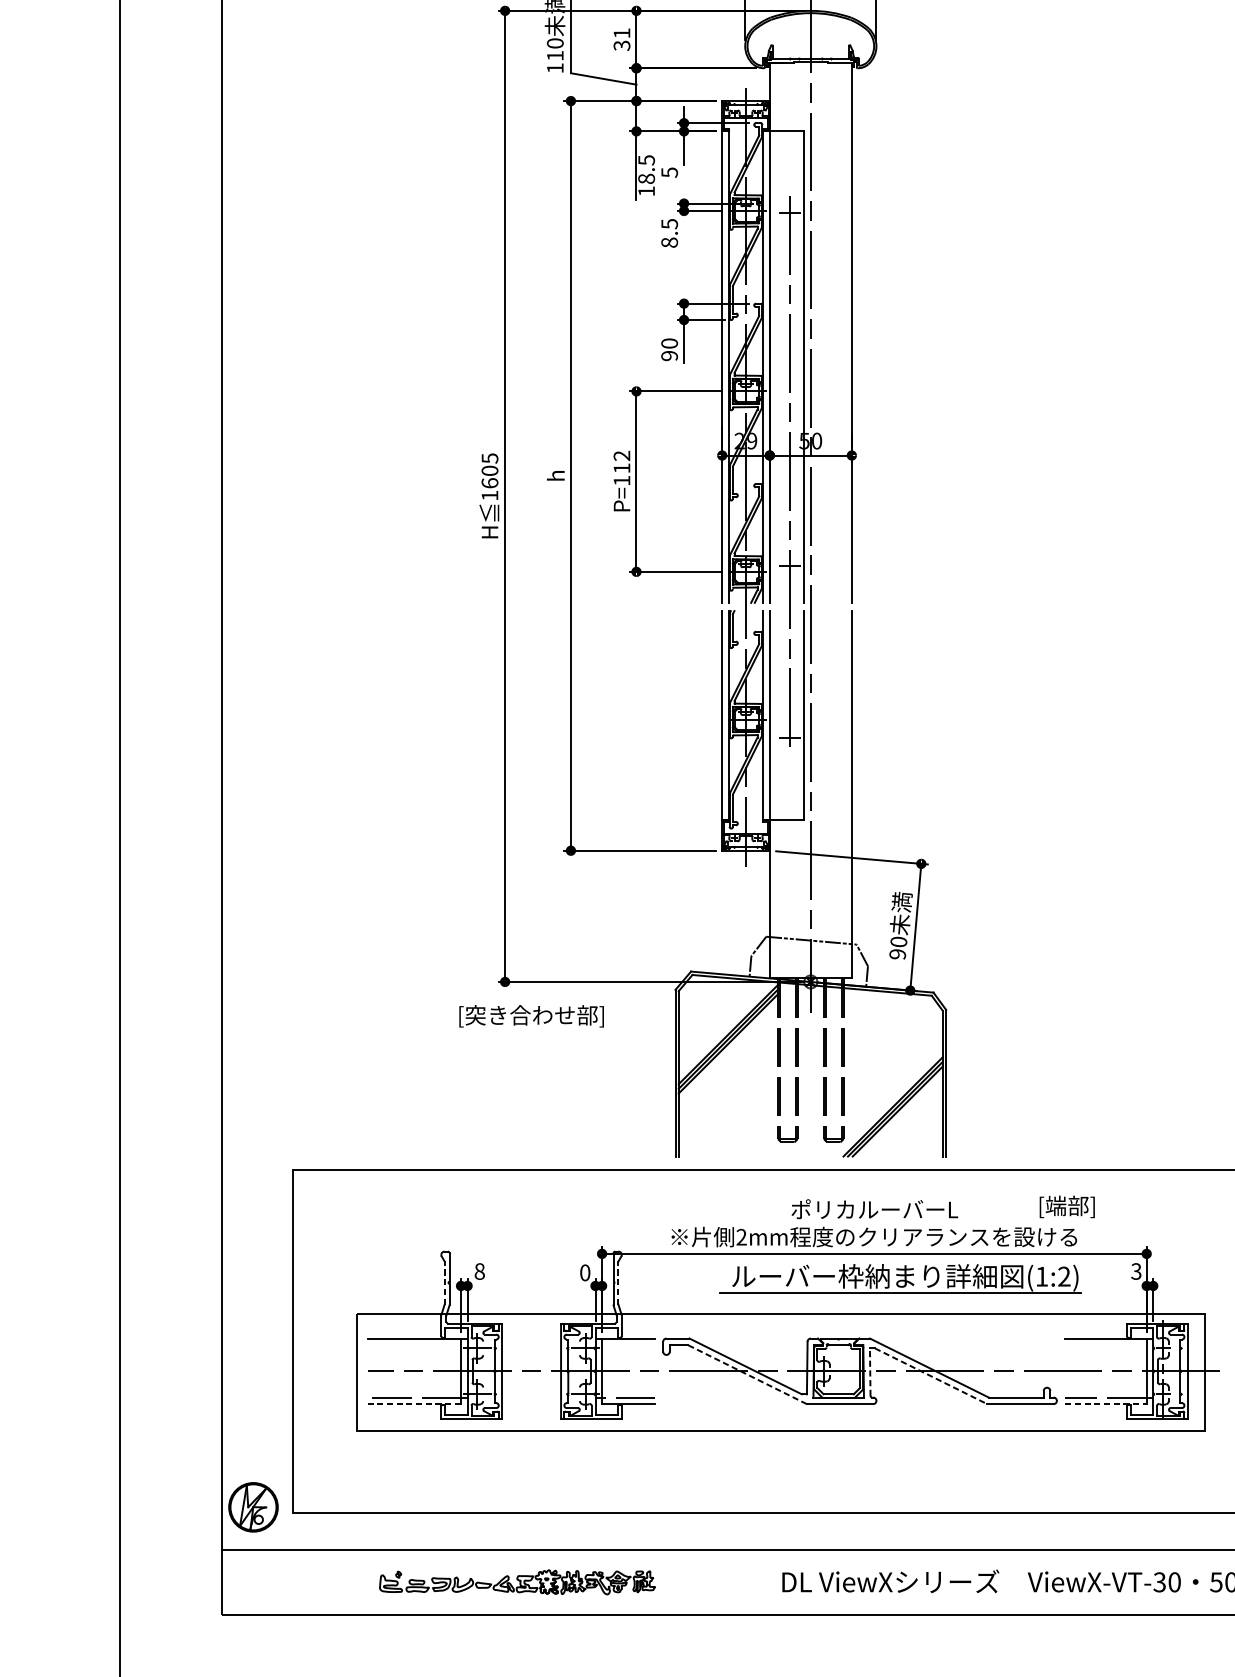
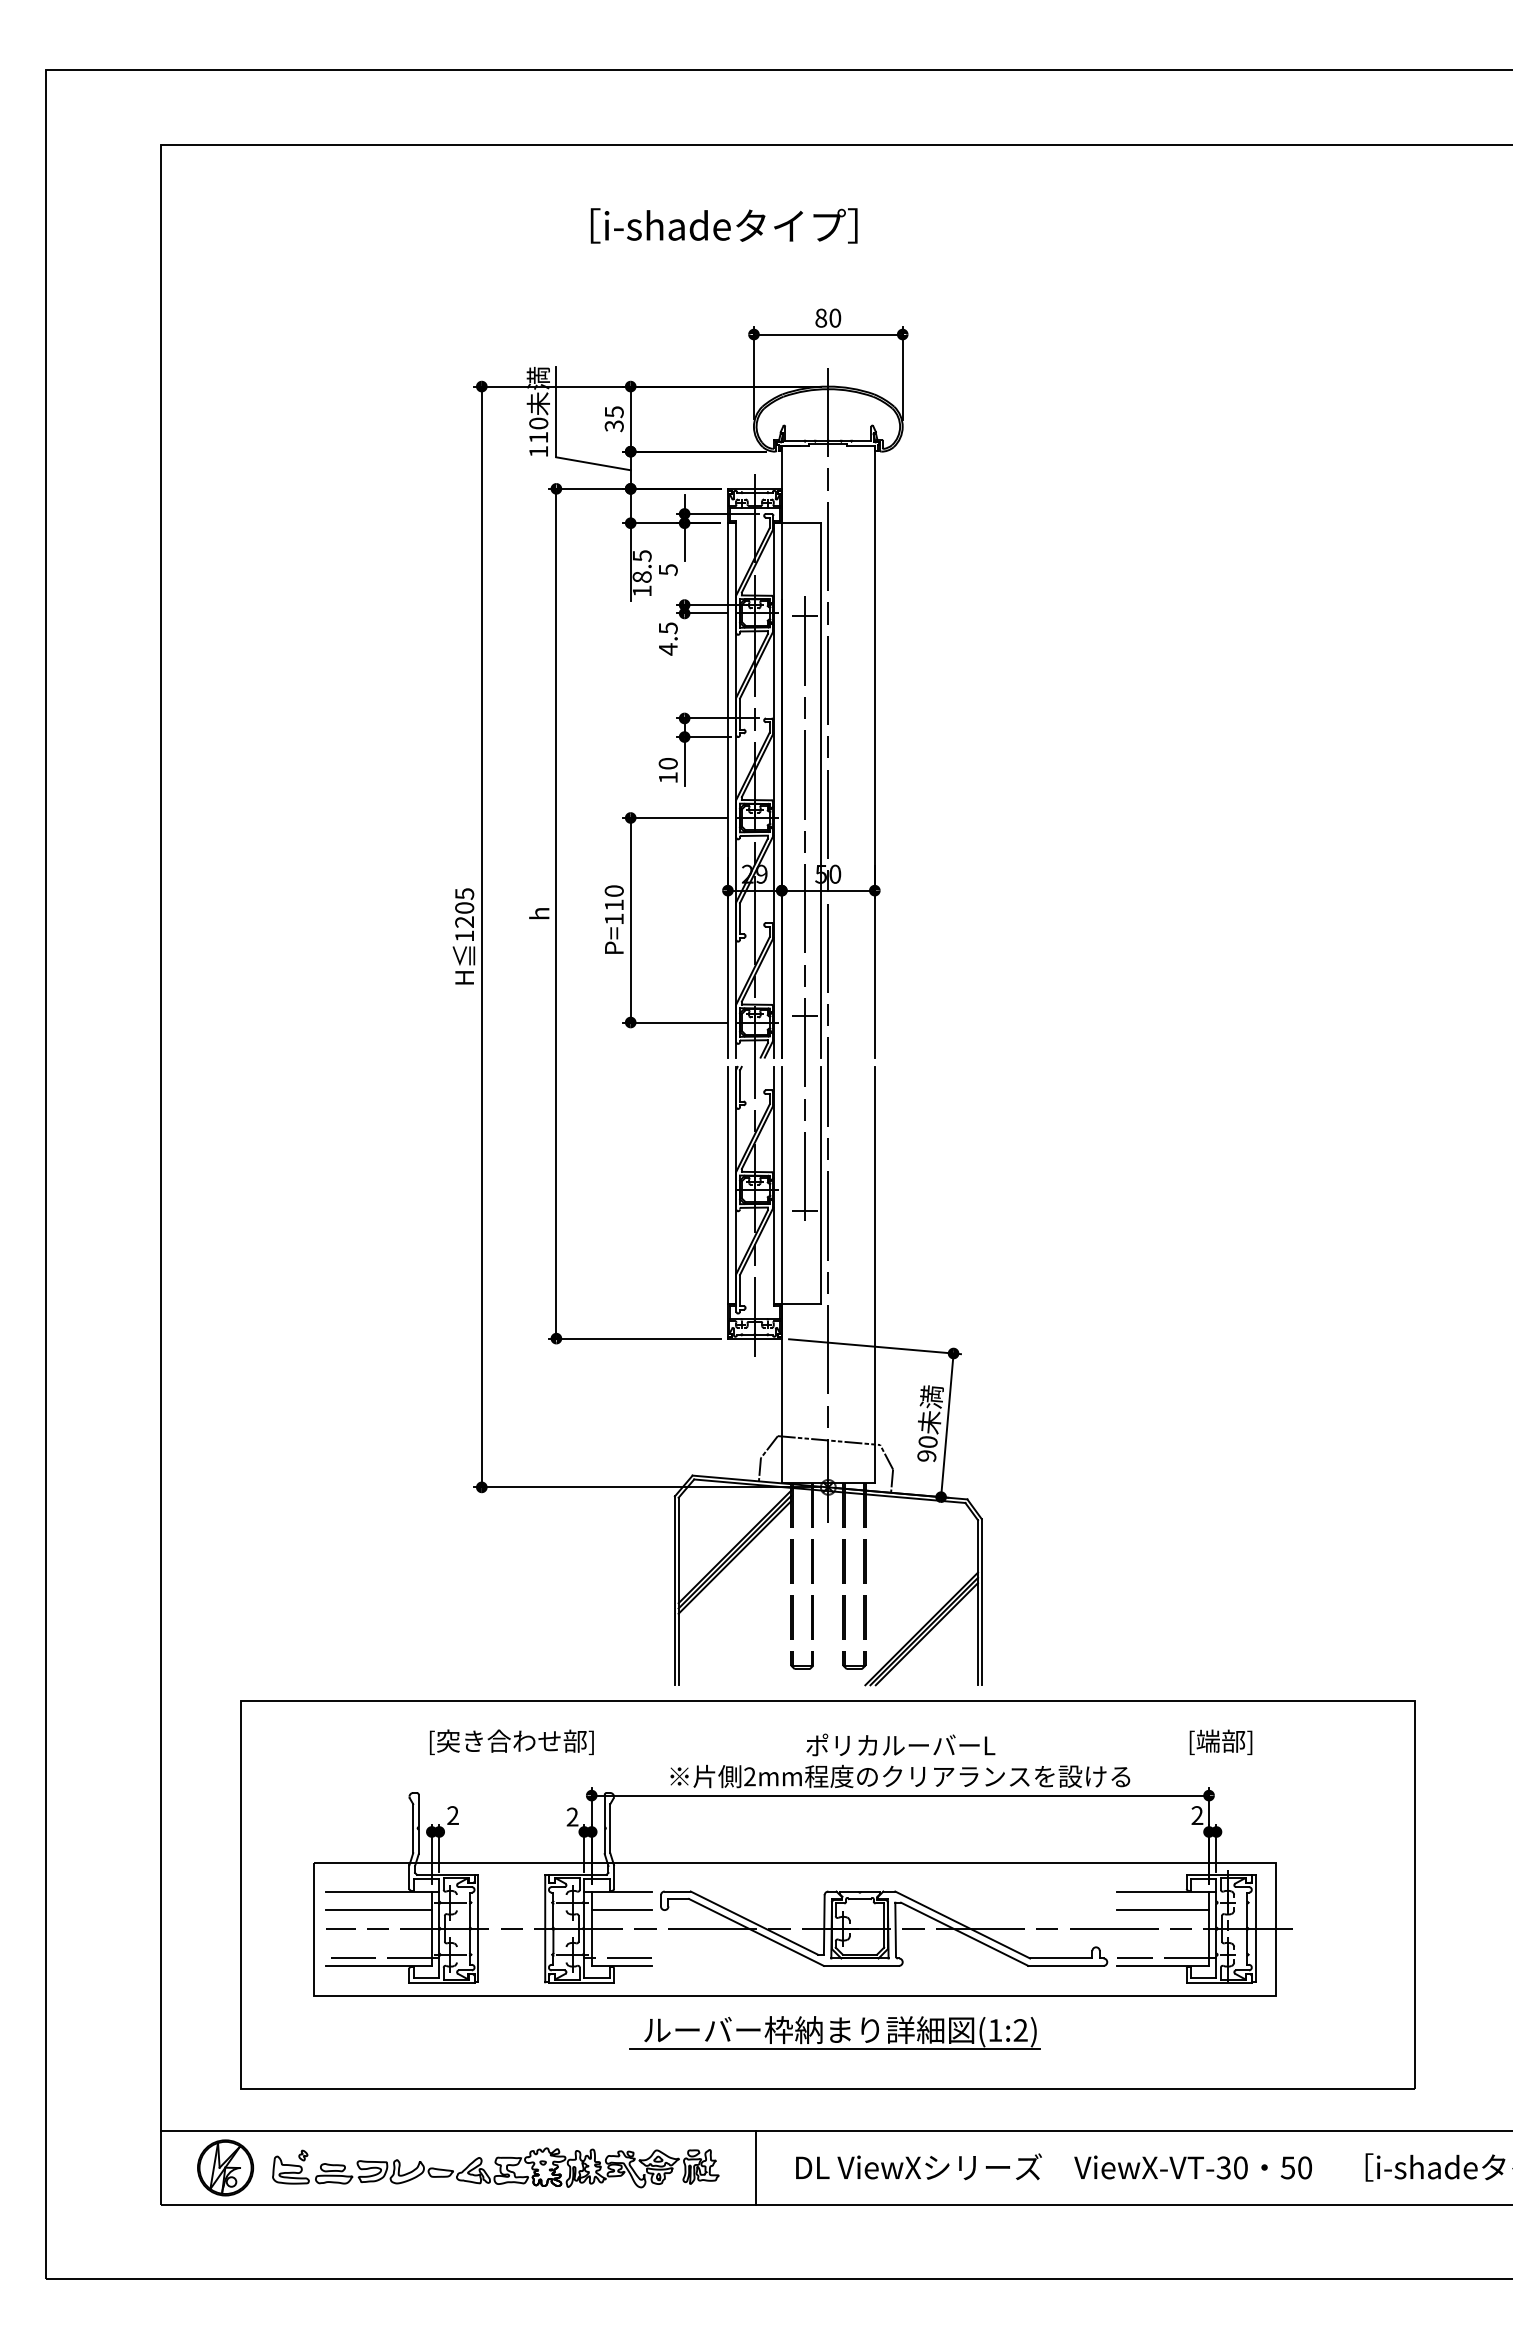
text: (622, 33) -> (614, 412), 31 -> 35
text: (668, 242) -> (667, 649), 8.5 -> 4.5
text: (668, 355) -> (667, 777), 90 -> 10
text: (621, 455) -> (613, 890), P=112 -> P=110
text: (489, 482) -> (464, 921), 1605 -> 1205
text: (531, 1016) -> (511, 1742), moved
text: (1066, 1207) -> (1220, 1742), moved
text: (479, 1271) -> (452, 1815), 8 -> 2
text: (1136, 1271) -> (1197, 1815), 3 -> 2
text: (585, 1272) -> (572, 1816), 0 -> 2
part: (900, 1278) -> (834, 2032), moved
line: (444, 1282) -> (413, 1828), dashed -> solid
line: (618, 1282) -> (610, 1828), dashed -> solid
line: (413, 1355) -> (378, 1910), added
line: (628, 1355) -> (621, 1910), added
line: (1105, 1355) -> (1162, 1910), added
line: (870, 1372) -> (895, 1929), dashed -> solid
line: (747, 1374) -> (756, 1932), dashed -> solid
line: (931, 1376) -> (965, 1934), dashed -> solid
line: (413, 1403) -> (378, 1965), dashed -> solid
line: (1106, 1403) -> (1163, 1965), dashed -> solid
part: (253, 1506) -> (225, 2167), moved
part: (517, 1581) -> (495, 2167), size x1.43
line: (746, 1581) -> (755, 2167), added

